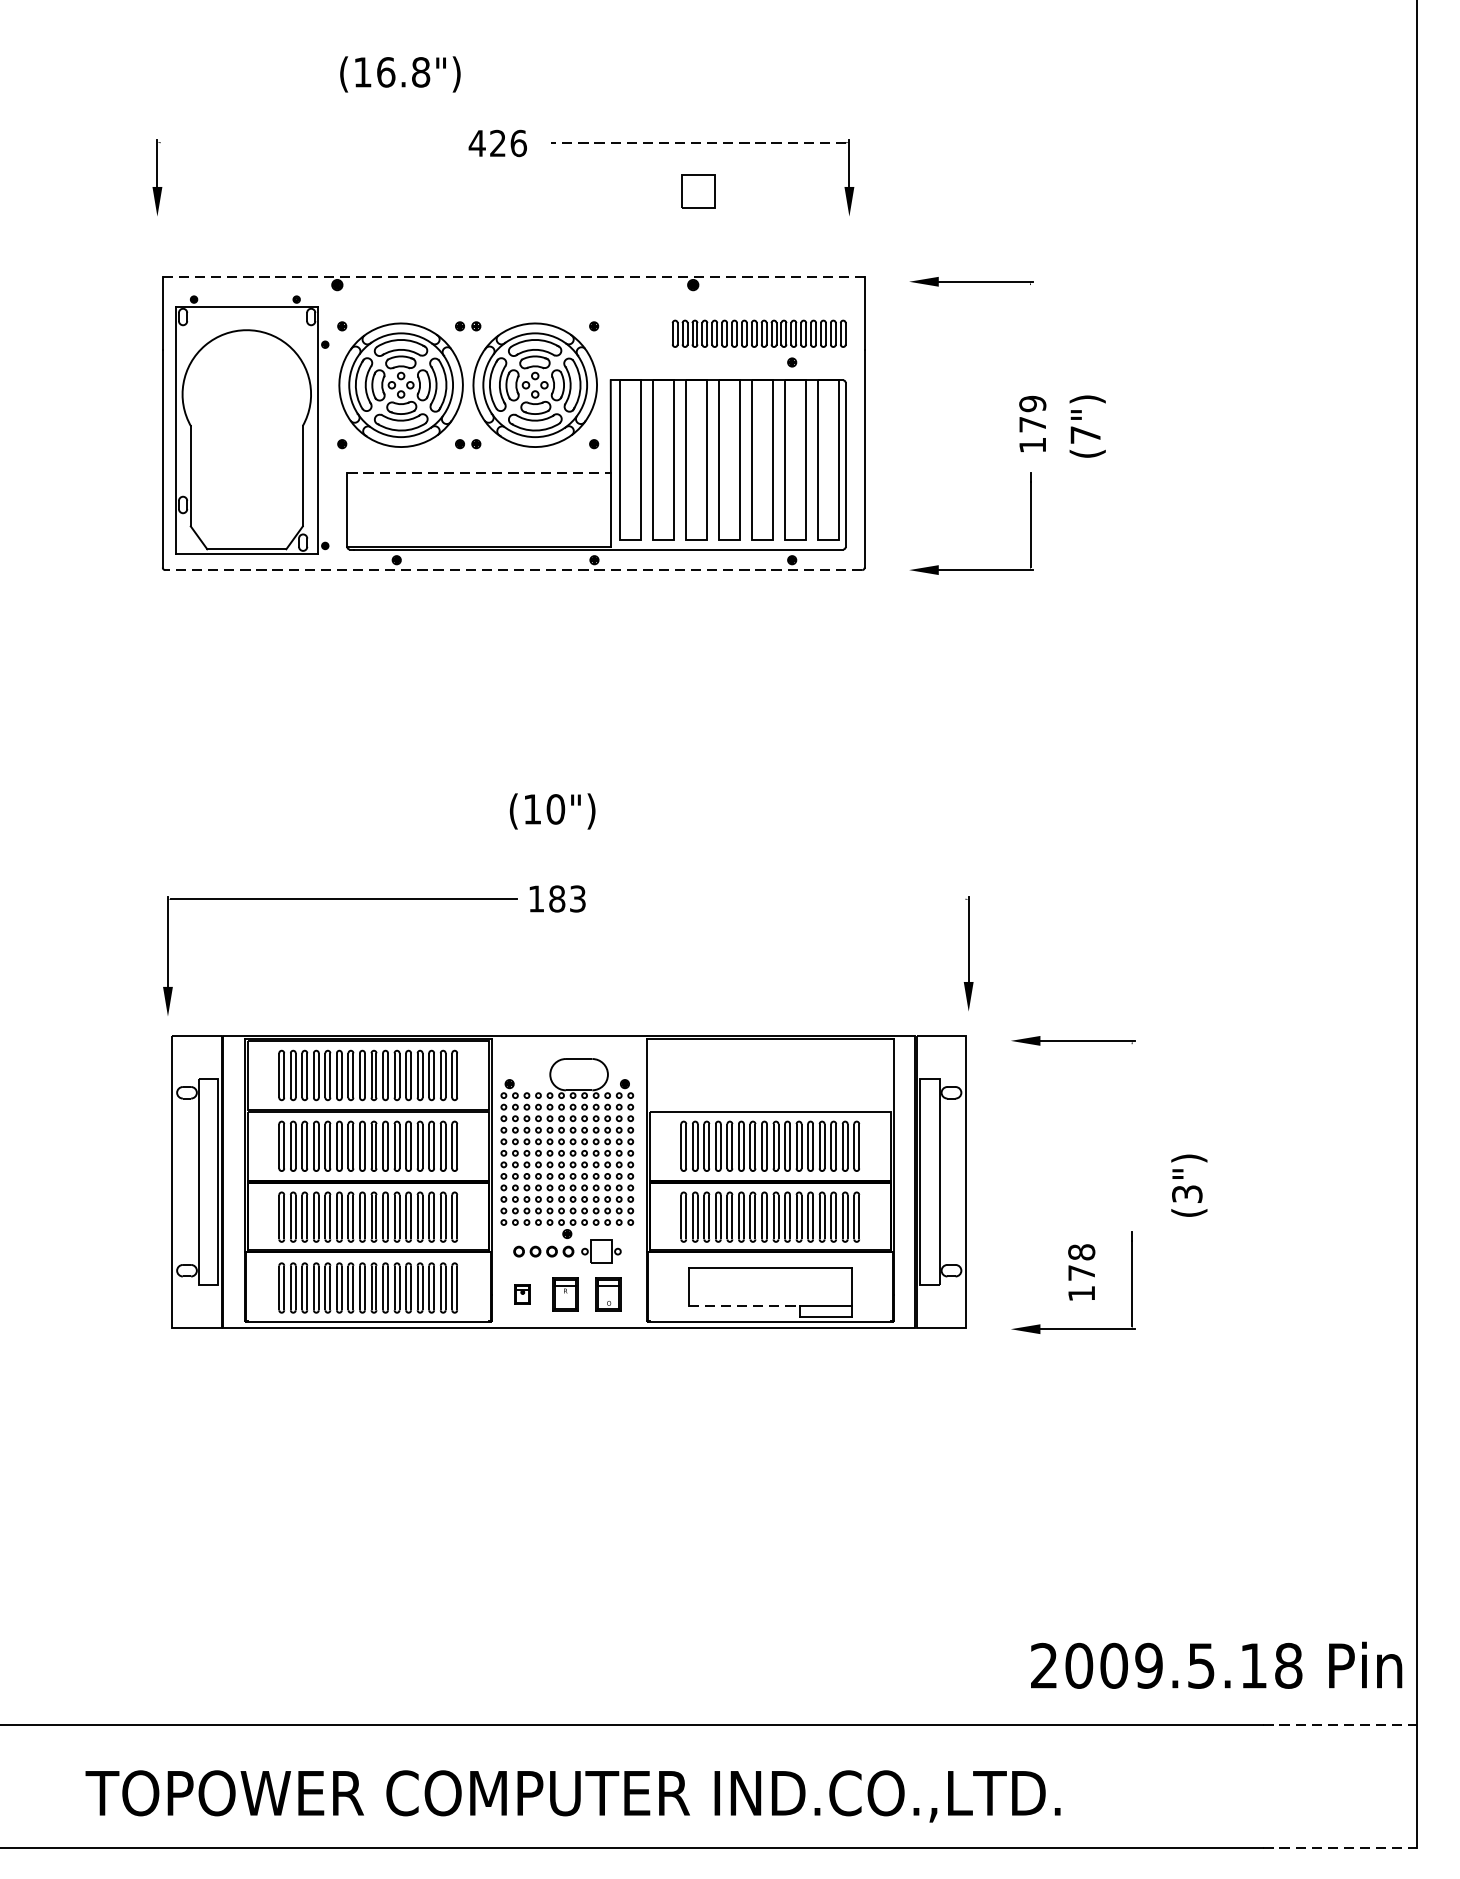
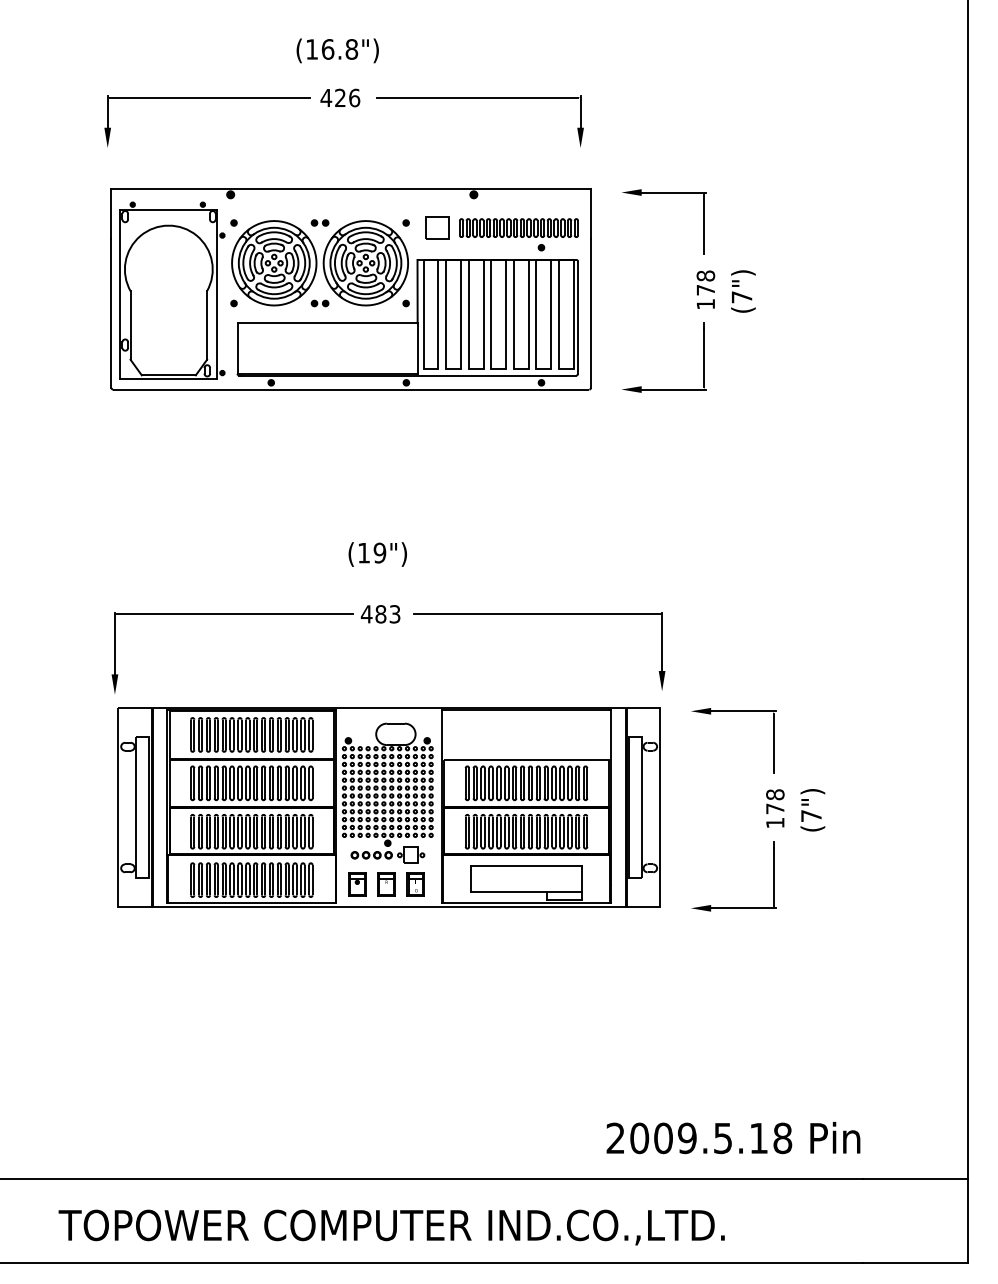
text: (400, 73) -> (337, 50), moved
line: (306, 142) -> (209, 97), added
line: (698, 142) -> (477, 97), dashed -> solid
part: (698, 190) -> (437, 227), moved
line: (514, 277) -> (351, 189), dashed -> solid
line: (1030, 328) -> (704, 224), added
text: (1032, 403) -> (705, 275), 179 -> 178
line: (480, 473) -> (328, 323), dashed -> solid
line: (512, 569) -> (350, 389), dashed -> solid
text: (555, 808) -> (379, 552), (10") -> (19")
text: (536, 899) -> (366, 614), 183 -> 483
line: (784, 899) -> (536, 614), added
line: (1131, 1088) -> (773, 743), added
text: (1187, 1193) -> (811, 815), (3") -> (7")
text: (1081, 1272) -> (775, 808), moved
part: (522, 1294) -> (357, 884), size x1.67
line: (743, 1306) -> (508, 892), dashed -> solid
text: (1216, 1666) -> (733, 1138), moved
line: (1340, 1724) -> (916, 1178), dashed -> solid
line: (1340, 1849) -> (916, 1263), dashed -> solid

